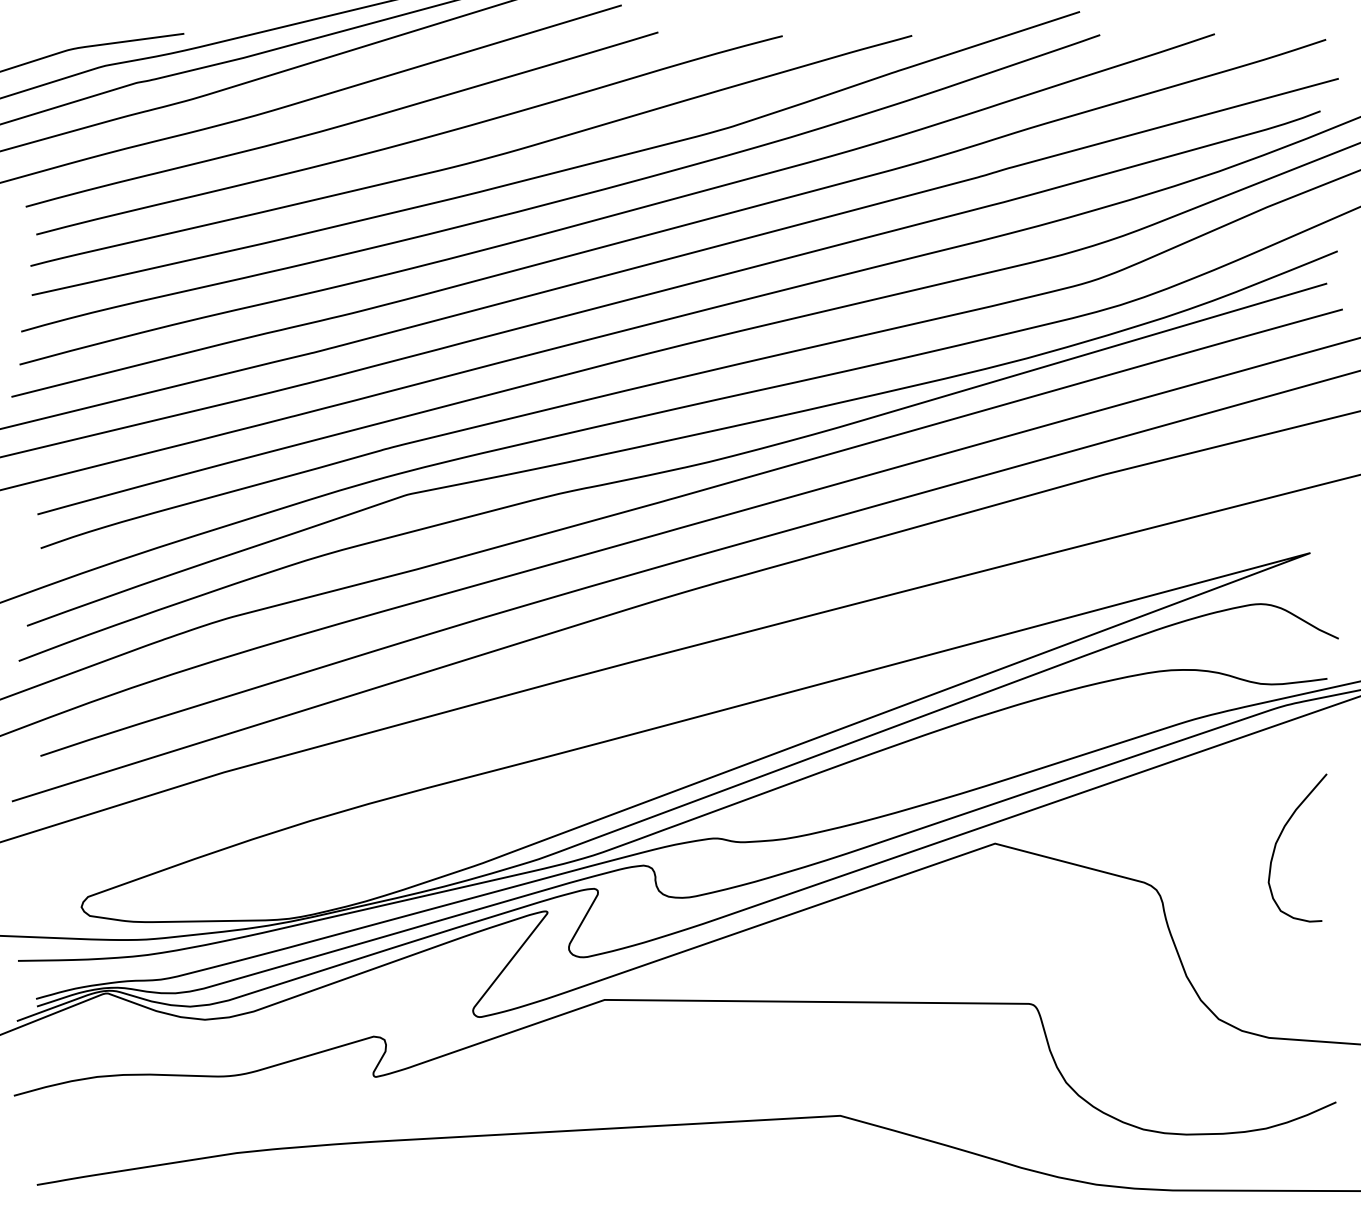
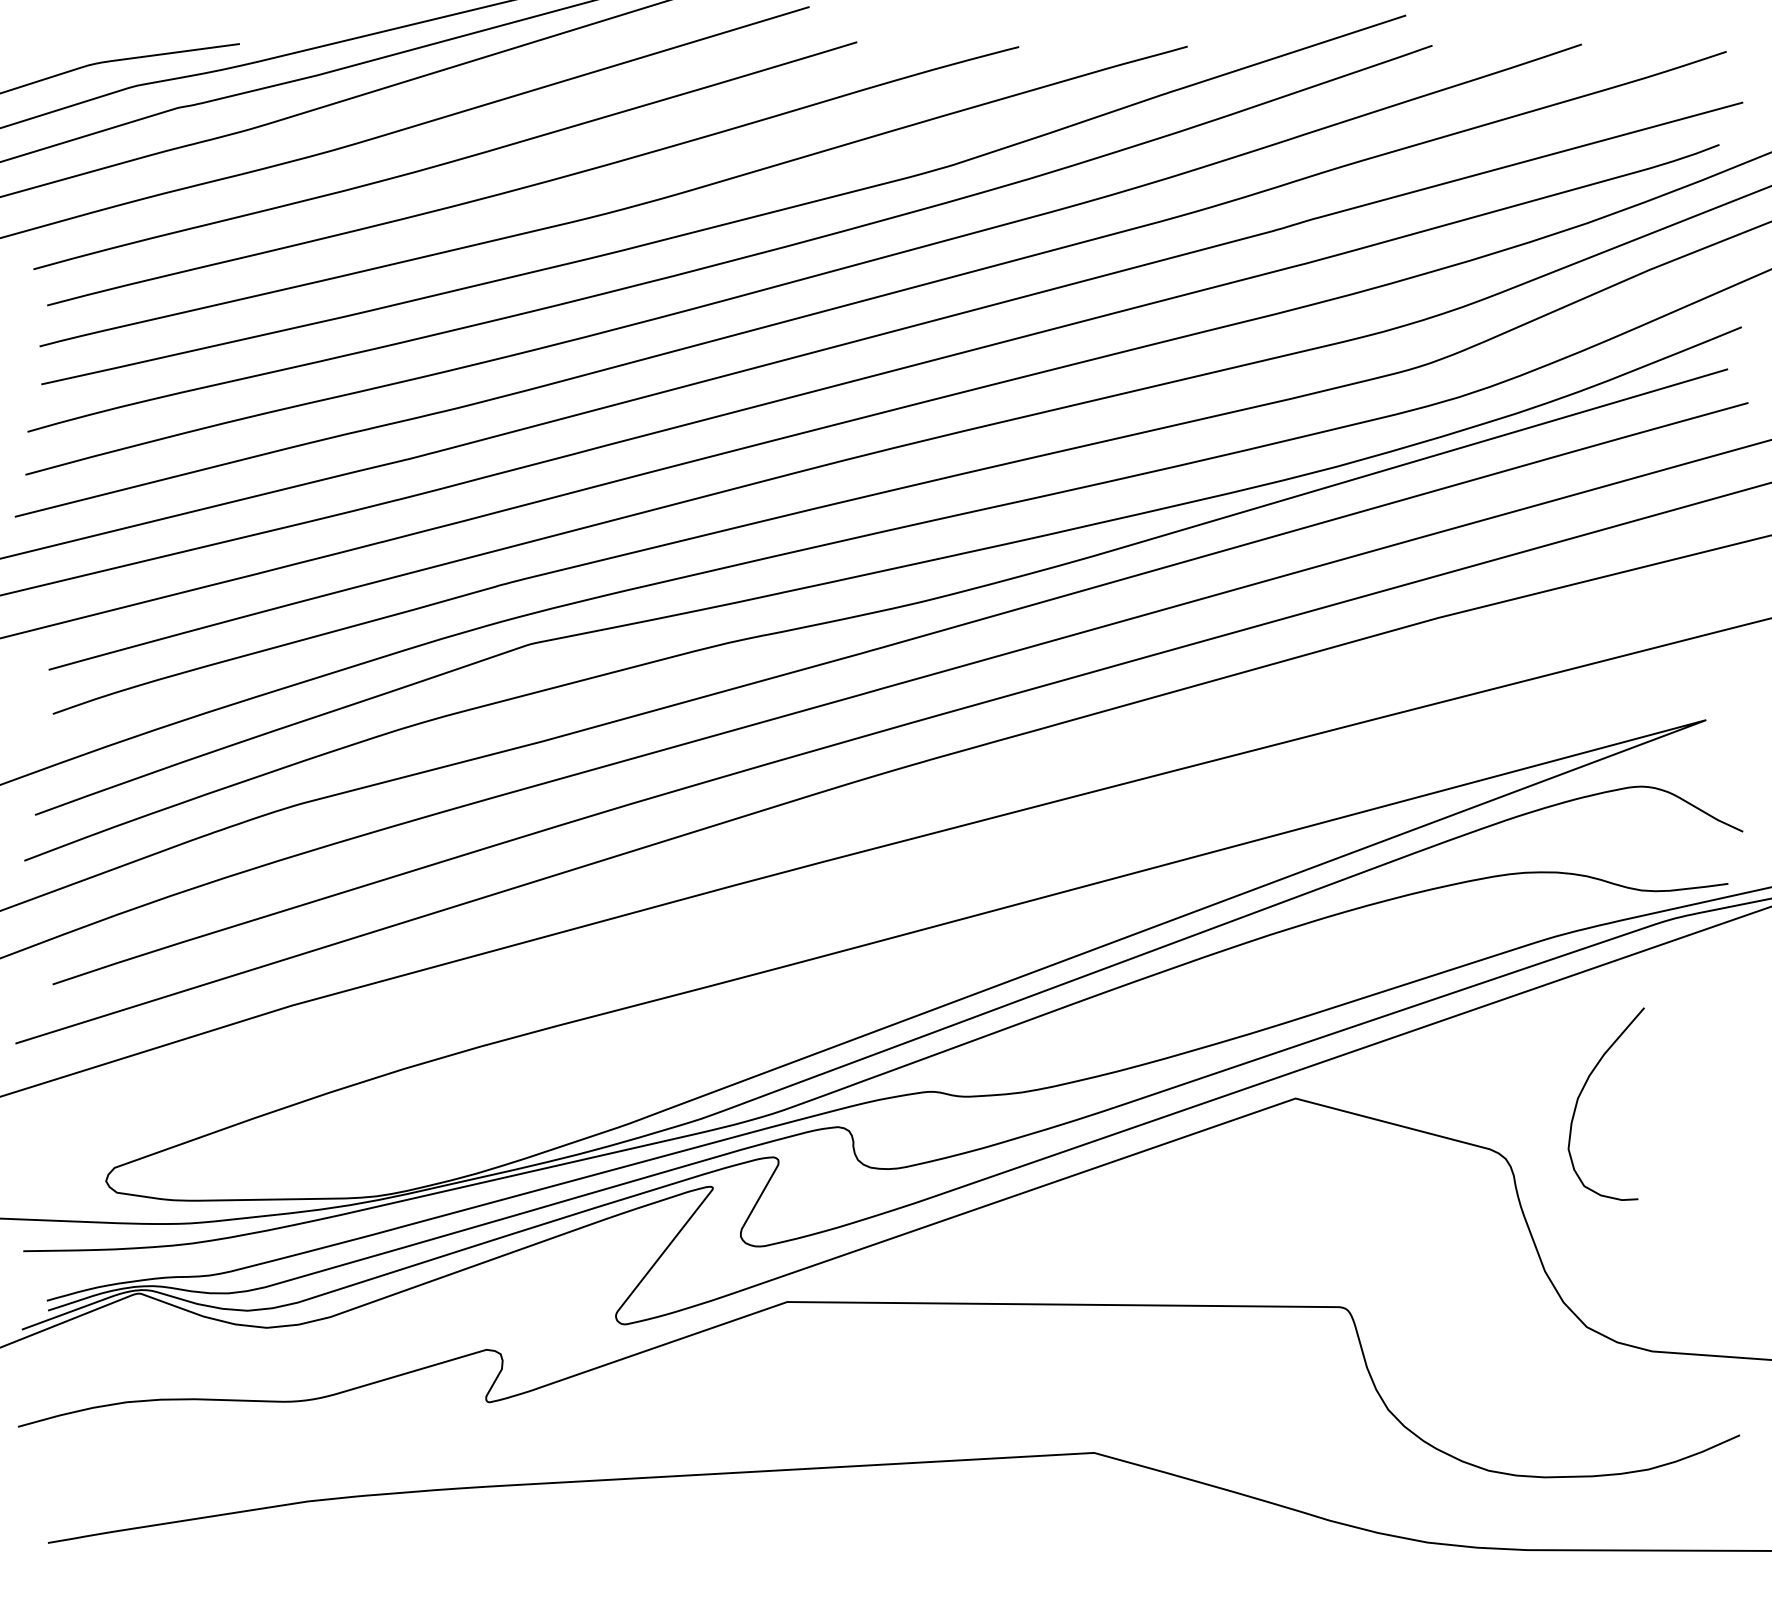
curve: (1281, 835) -> (1585, 1087), moved

